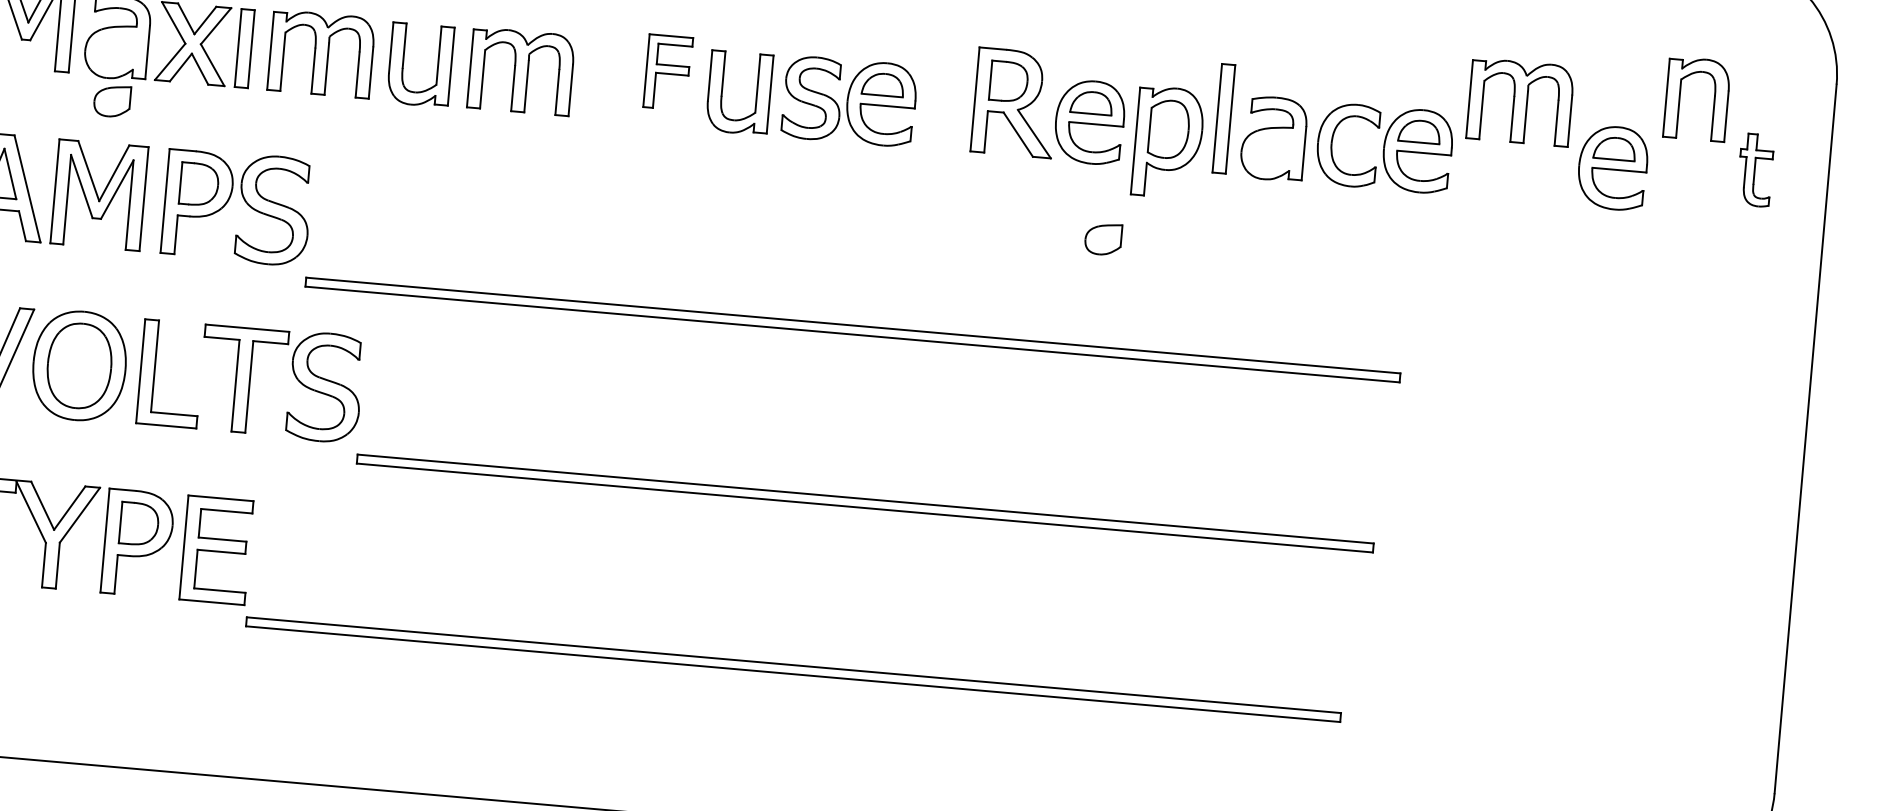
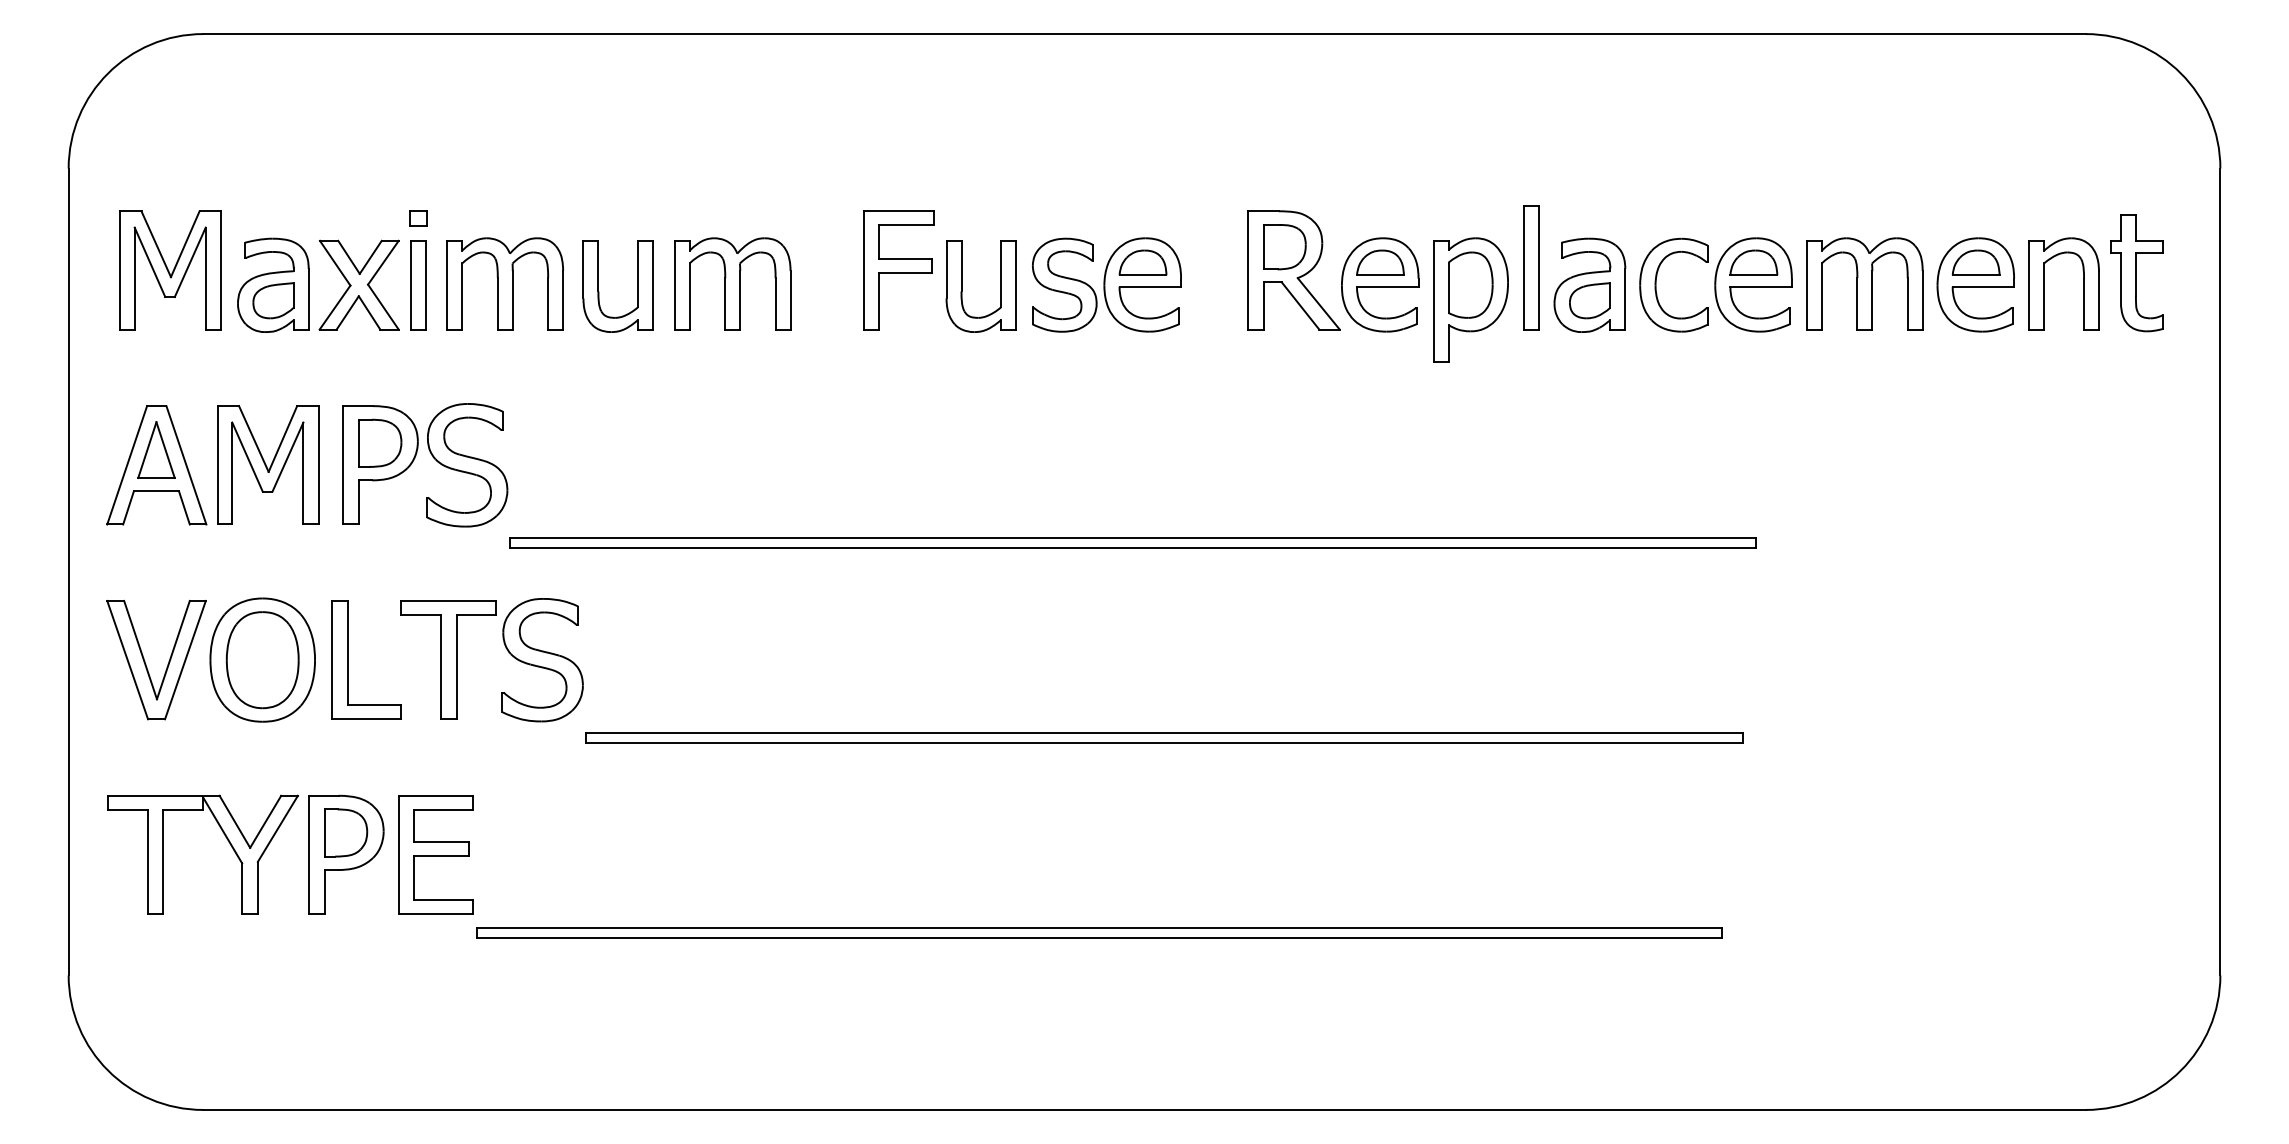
part: (667, 72) -> (898, 270), size x1.43
part: (1679, 97) -> (2044, 283), moved
part: (112, 100) -> (273, 300), moved
part: (1520, 102) -> (1864, 283), moved
part: (1754, 170) -> (2136, 273), size x1.43
part: (1102, 238) -> (1589, 300), moved

